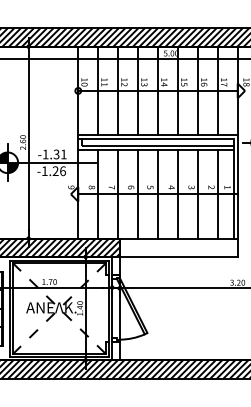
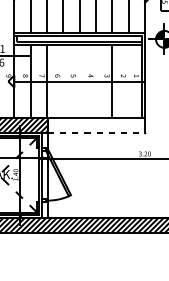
line: (138, 193) -> (63, 80), removed
line: (158, 193) -> (80, 80), removed
line: (177, 193) -> (95, 80), removed
line: (217, 193) -> (128, 80), removed
line: (179, 257) -> (97, 133), solid -> dashed

